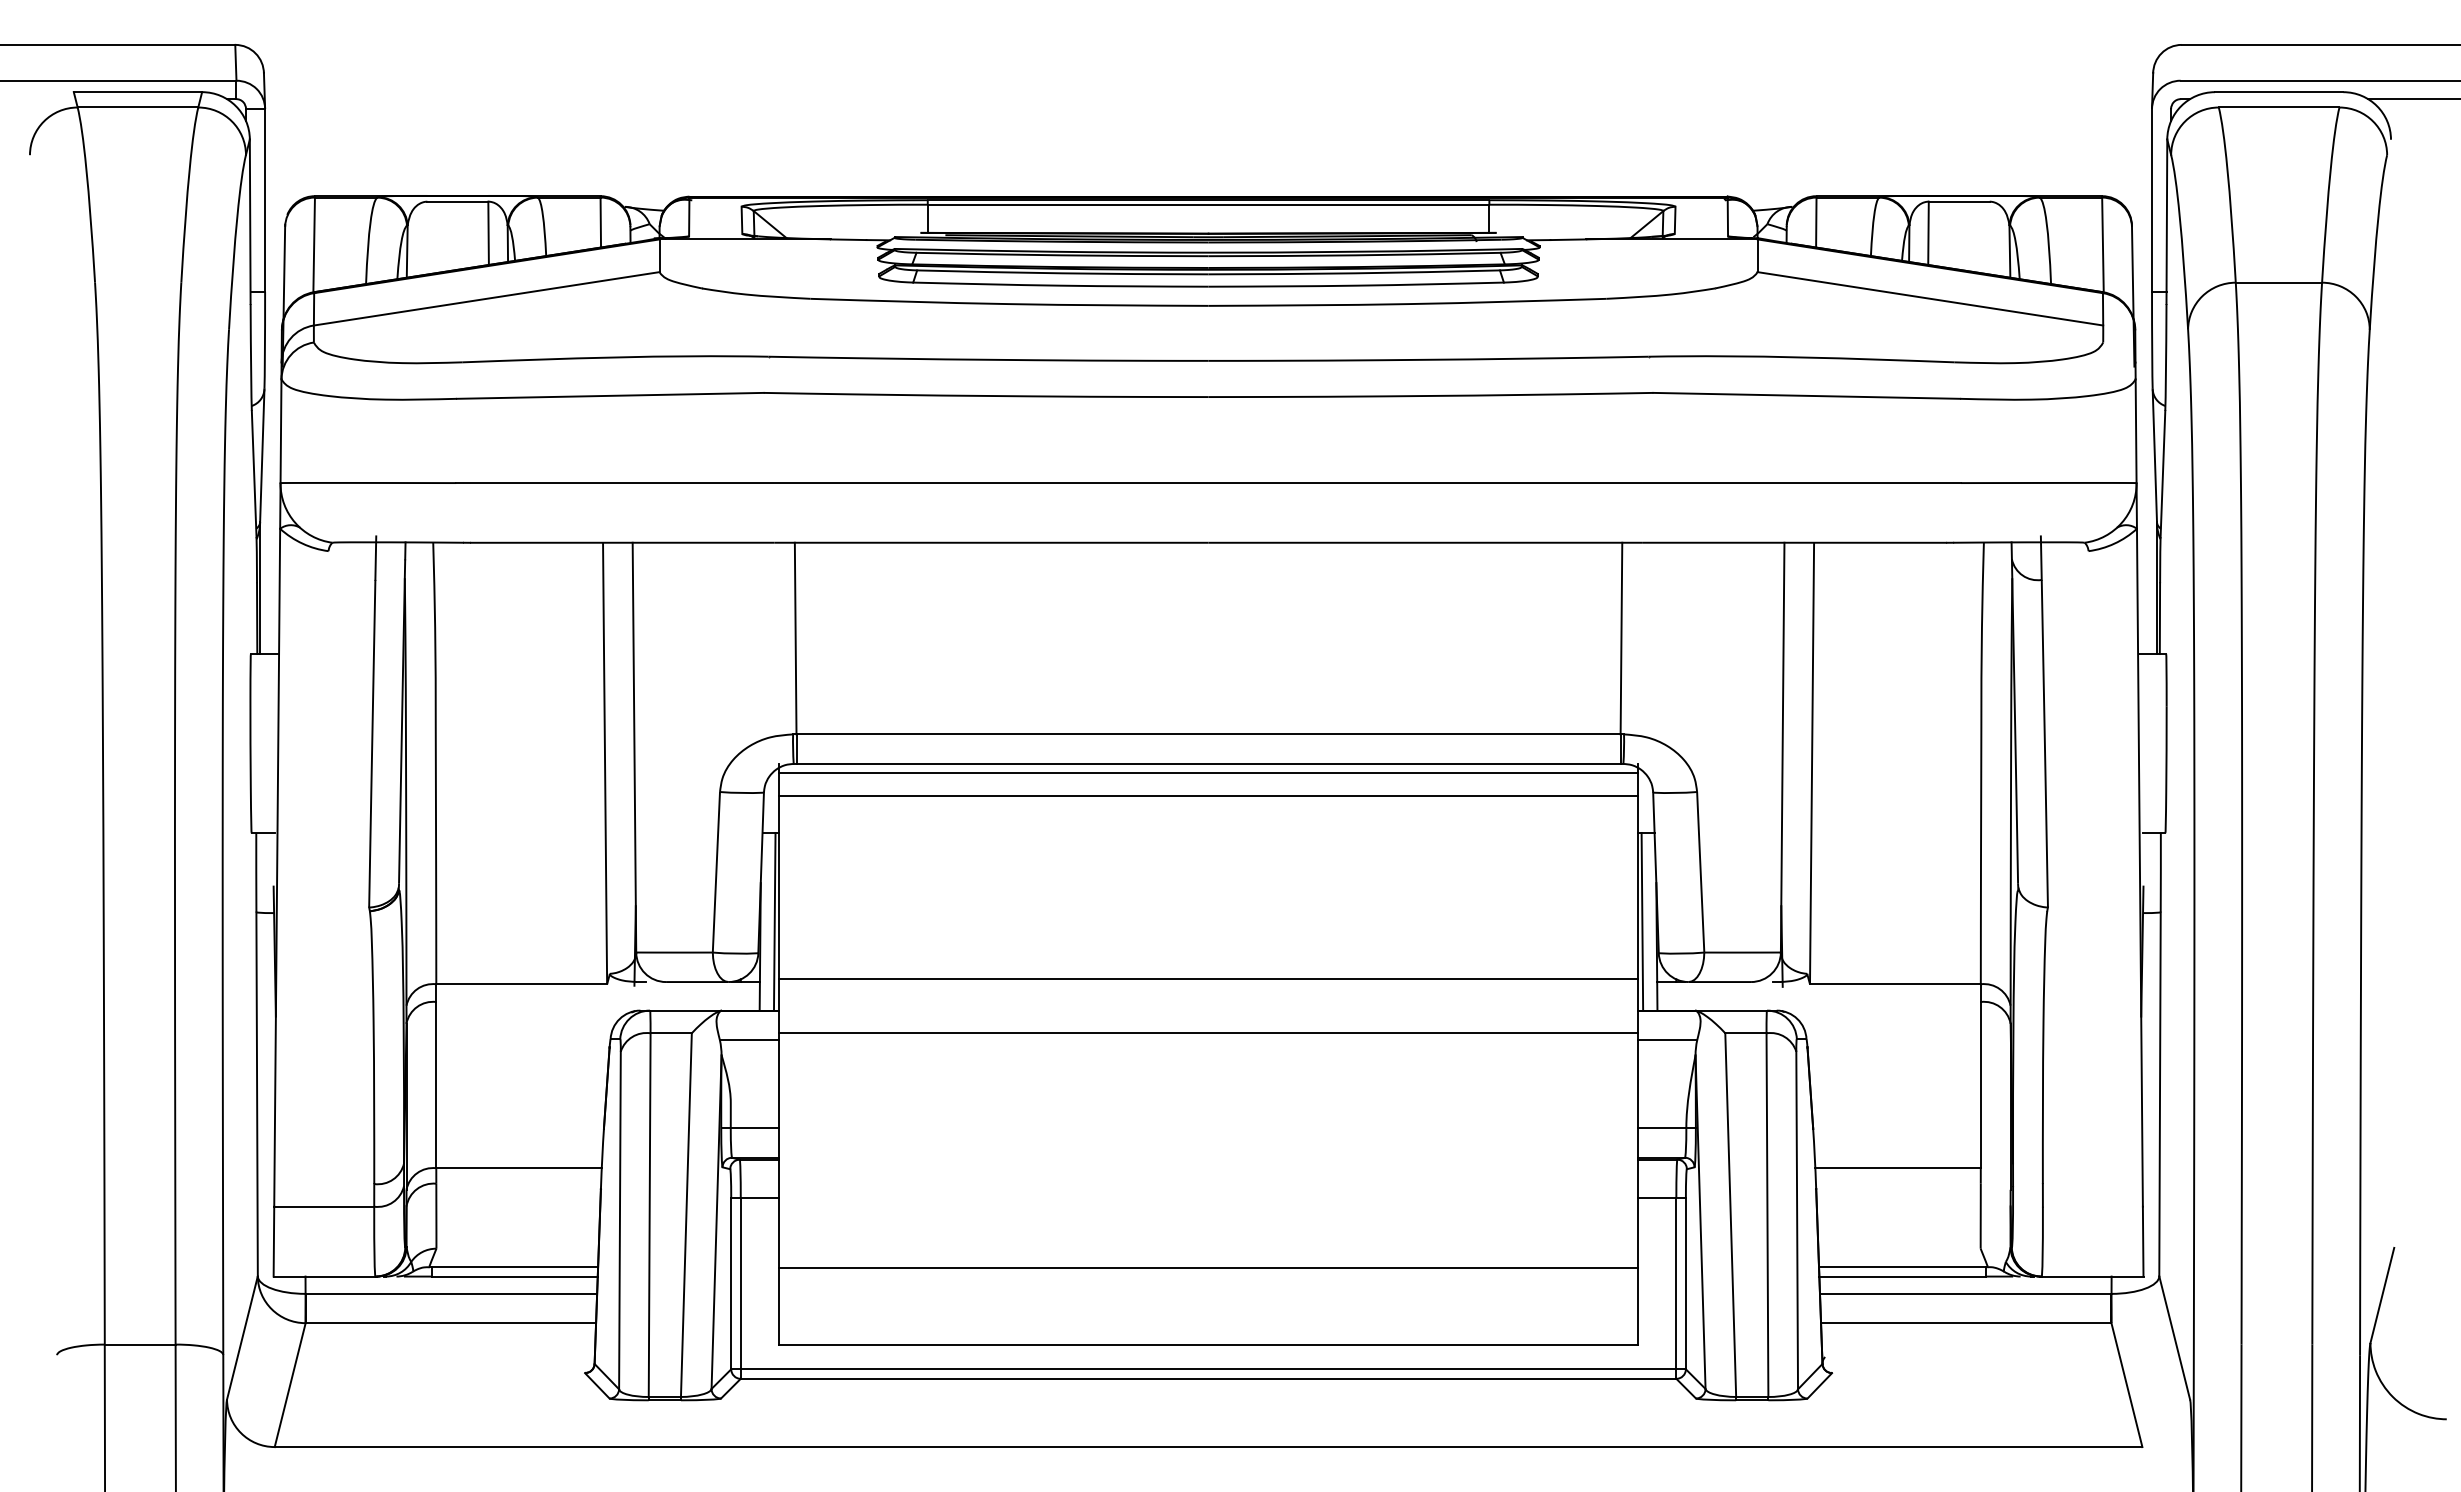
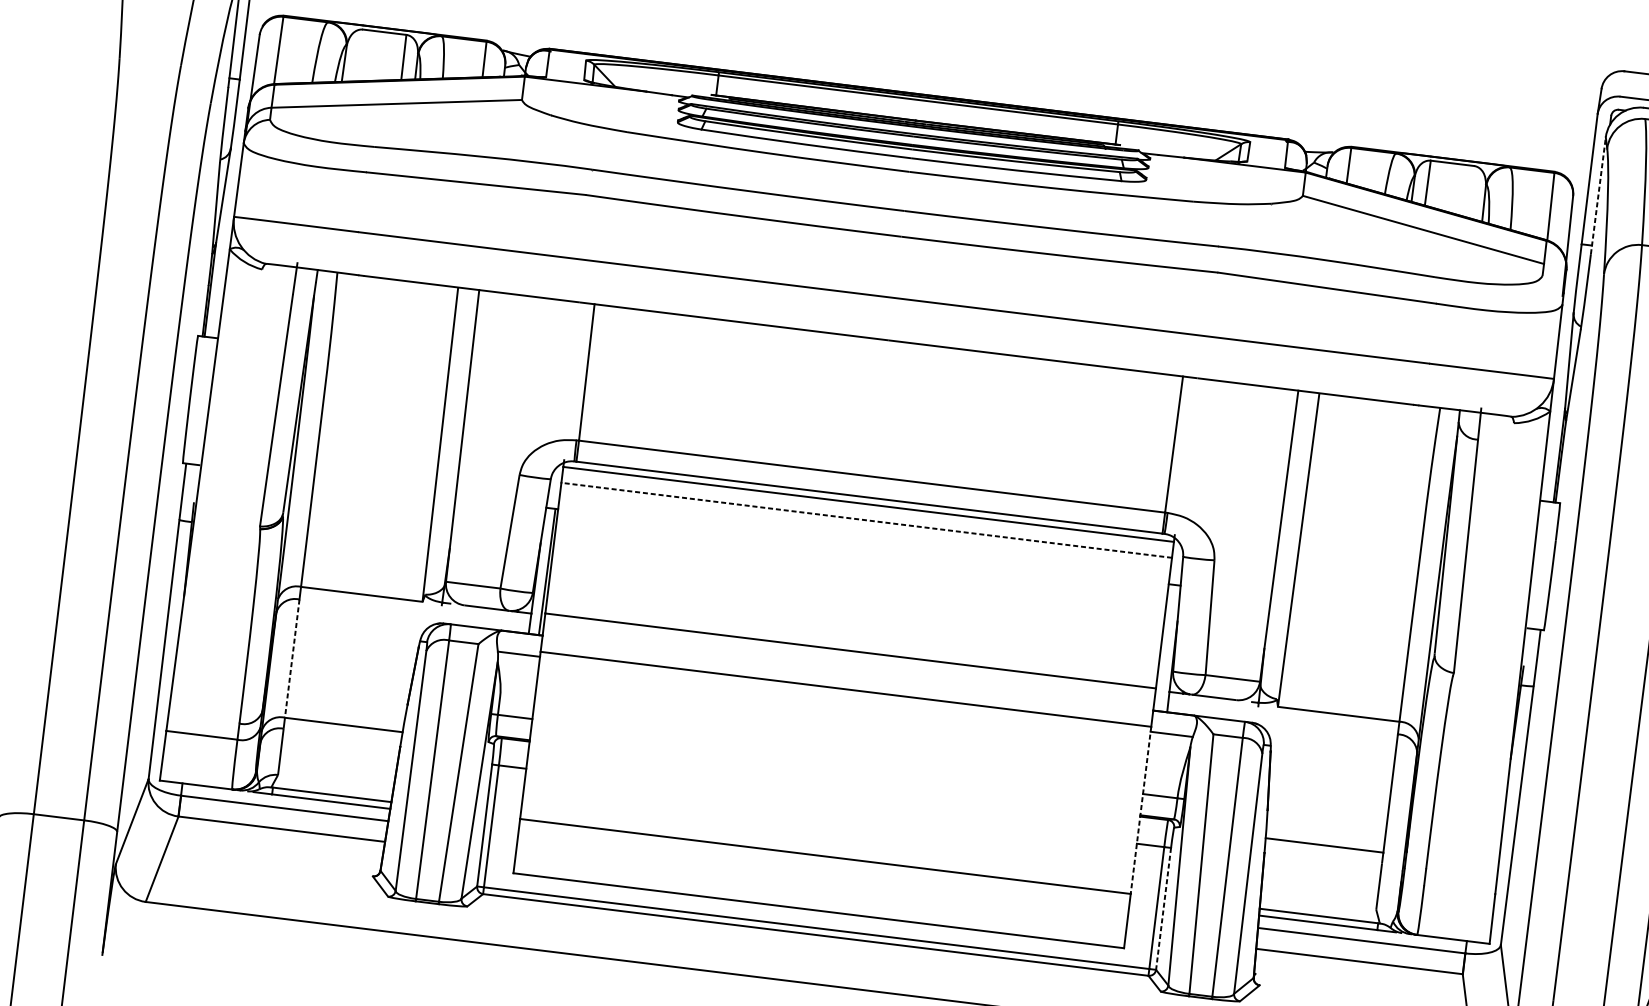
line: (2166, 221) -> (1598, 195), solid -> dashed
line: (1208, 795) -> (866, 520), solid -> dashed
line: (1642, 921) -> (1164, 647), removed
line: (436, 1085) -> (292, 658), solid -> dashed
line: (1637, 1150) -> (1140, 810), solid -> dashed
line: (1685, 1283) -> (1163, 908), solid -> dashed

